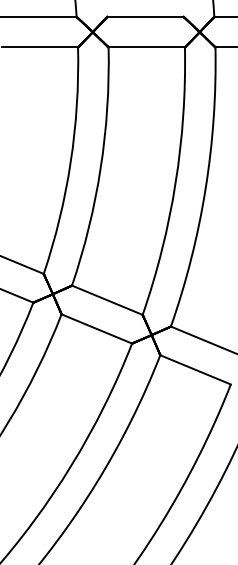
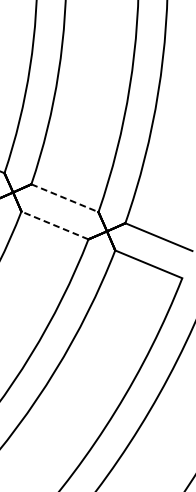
line: (107, 300) -> (65, 198), solid -> dashed
line: (96, 328) -> (54, 225), solid -> dashed

